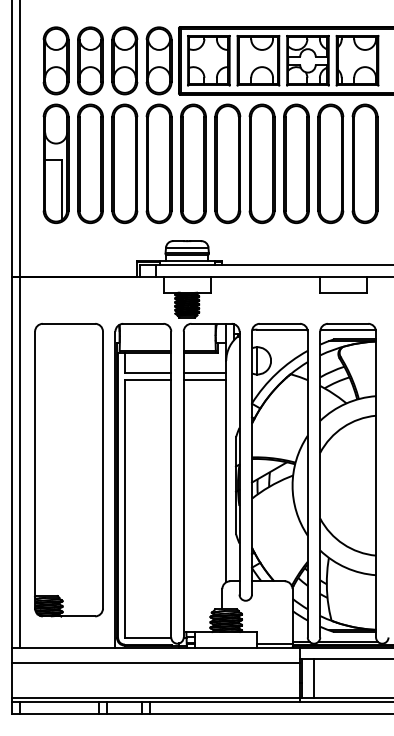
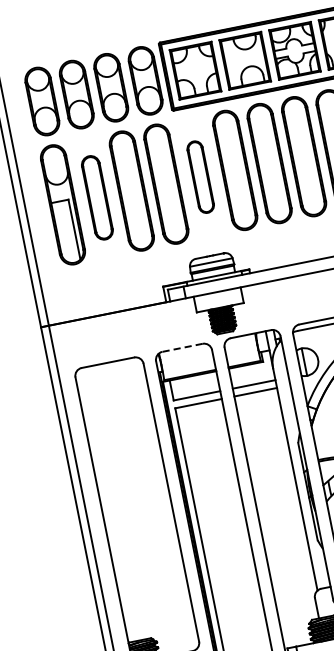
part: (90, 163) -> (97, 197), size x0.7
part: (193, 163) -> (200, 176), size x0.6
line: (142, 323) -> (181, 347), solid -> dashed

